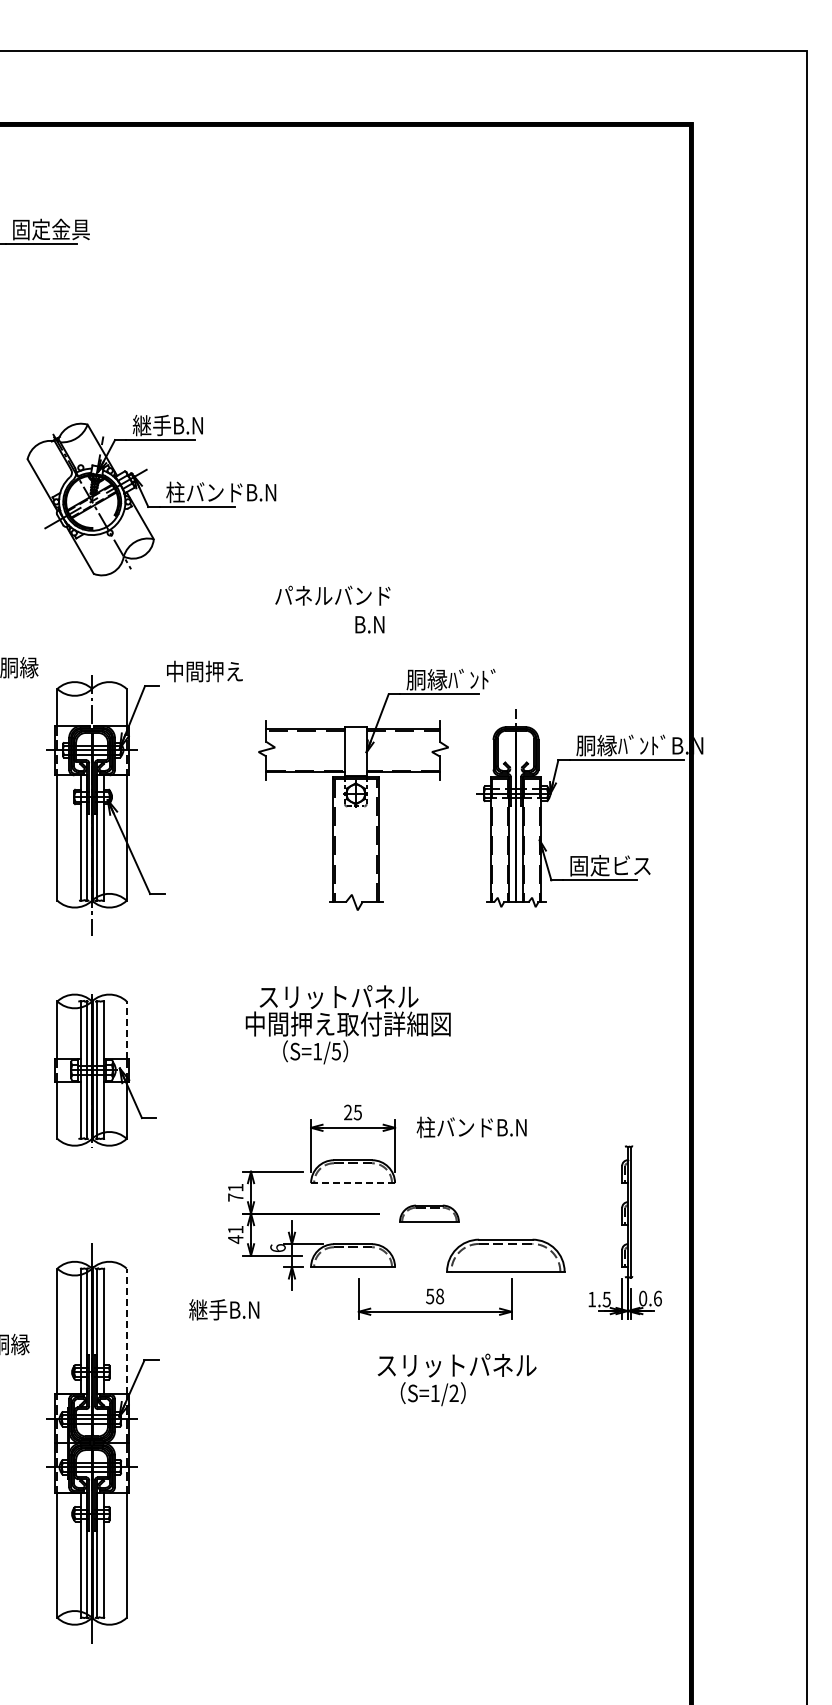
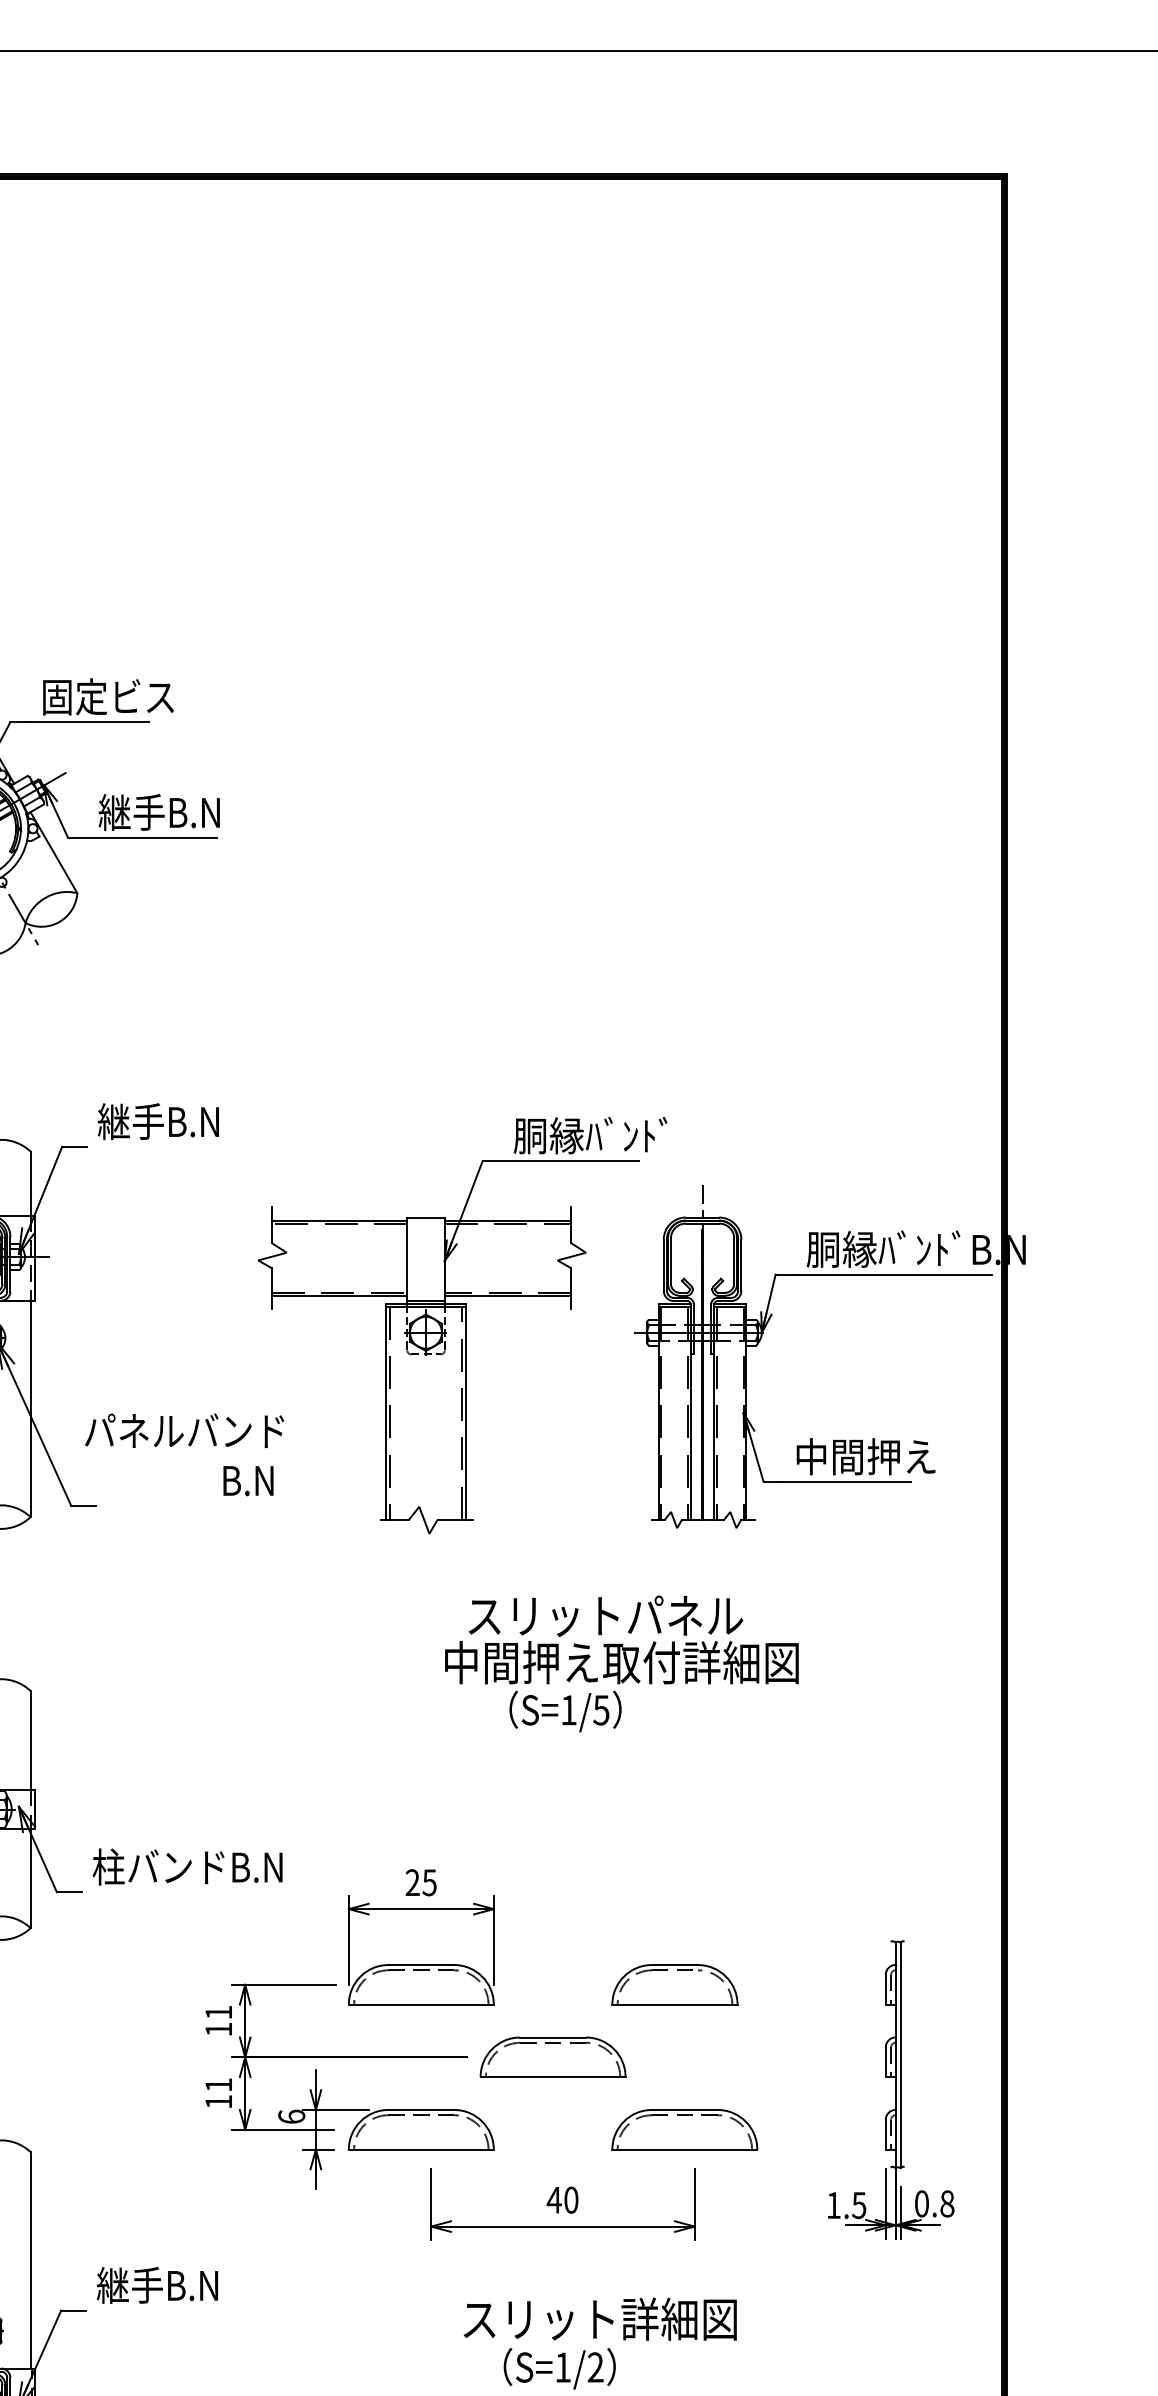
text: (170, 425) -> (106, 696), 継手B.N -> 固定ビス
text: (221, 492) -> (194, 812), 柱バンドB.N -> 継手B.N
text: (332, 609) -> (183, 1454), moved
text: (203, 671) -> (163, 1121), 中間押え -> 継手B.N
text: (610, 865) -> (865, 1456), 固定ビス -> 中間押え
text: (347, 1024) -> (620, 1663), moved
line: (126, 1030) -> (30, 1741), dashed -> solid
text: (471, 1127) -> (187, 1867), moved
part: (499, 1171) -> (674, 1984), added
line: (353, 1183) -> (422, 2005), dashed -> solid
text: (235, 1197) -> (218, 2029), 71 -> 11
part: (429, 1213) -> (553, 2056), size x1.43
text: (235, 1239) -> (218, 2101), 41 -> 11
part: (505, 1255) -> (684, 2129), size x0.71
text: (434, 1296) -> (561, 2200), 58 -> 40
text: (657, 1298) -> (946, 2203), 0.6 -> 0.8
text: (224, 1309) -> (157, 2284), moved
line: (126, 1331) -> (30, 2260), dashed -> solid
text: (502, 1365) -> (679, 2319), スリットパネル -> スリット詳細図

